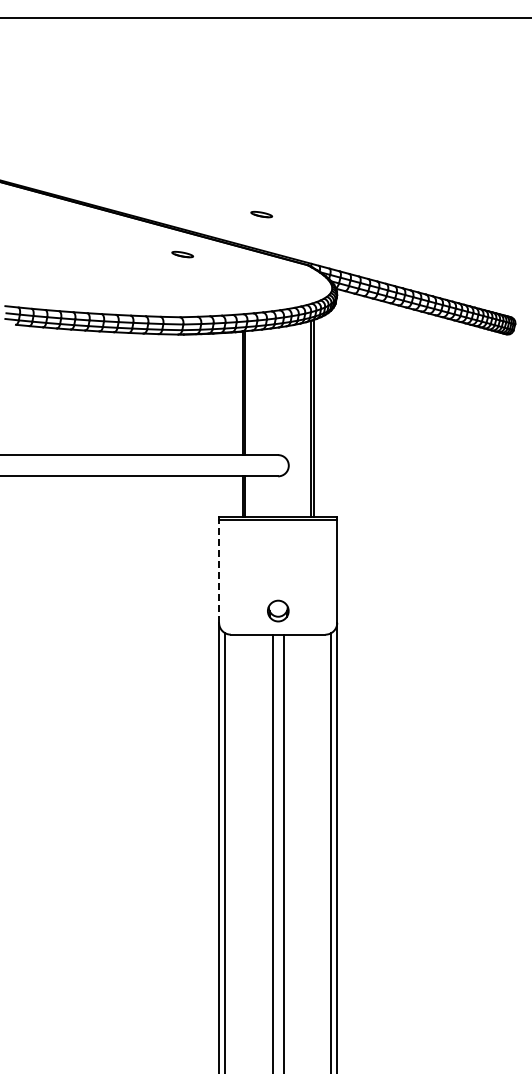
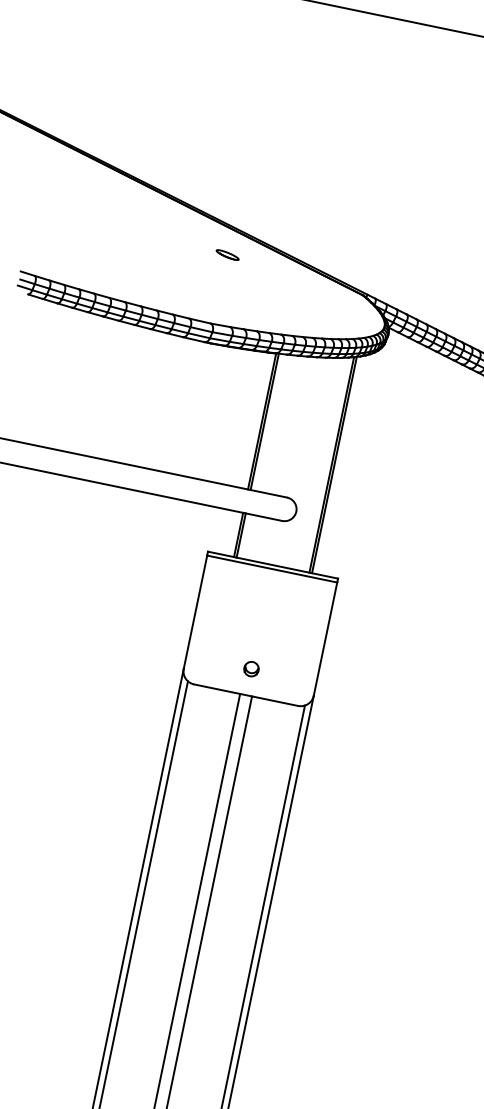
part: (261, 214) -> (323, 228), removed
line: (219, 570) -> (196, 611), dashed -> solid
part: (277, 610) -> (250, 668), size x0.62

